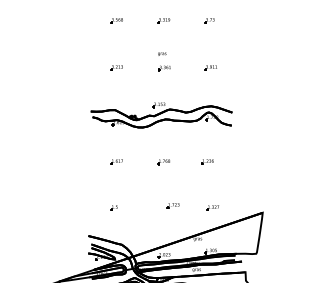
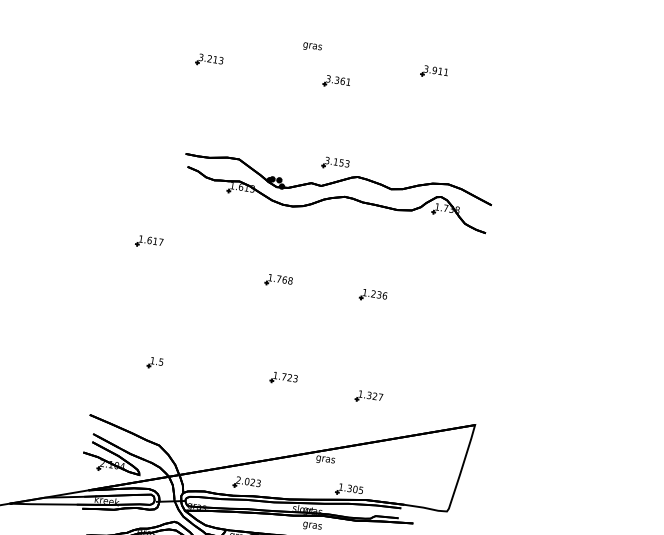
part: (210, 67) -> (433, 71), moved
part: (164, 68) -> (336, 82), moved
part: (161, 115) -> (337, 186), moved
part: (116, 161) -> (148, 241), moved

